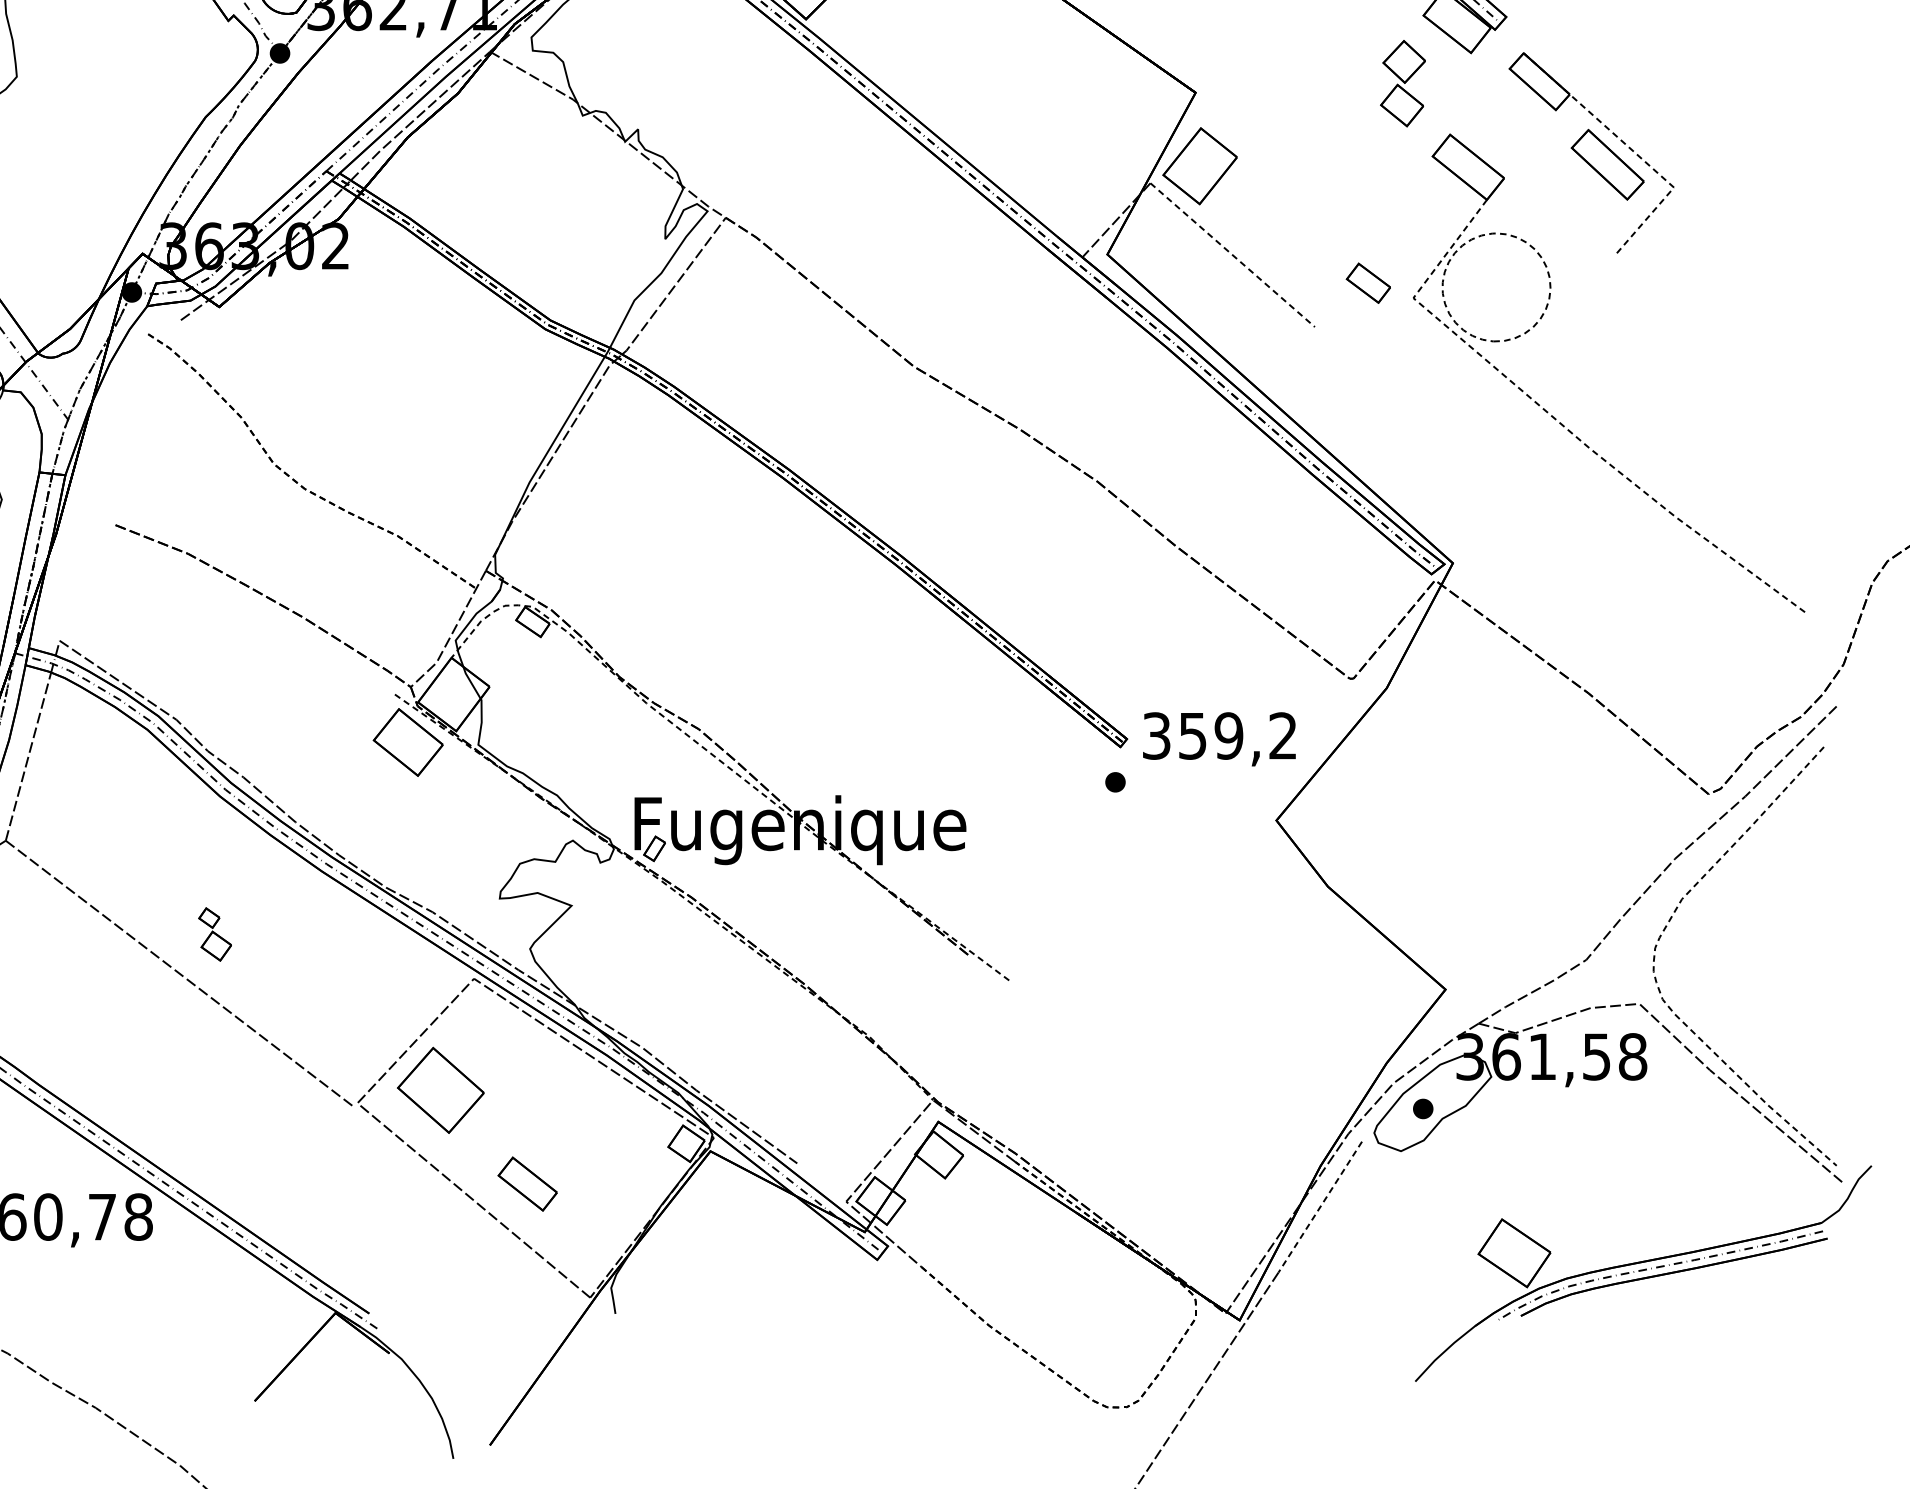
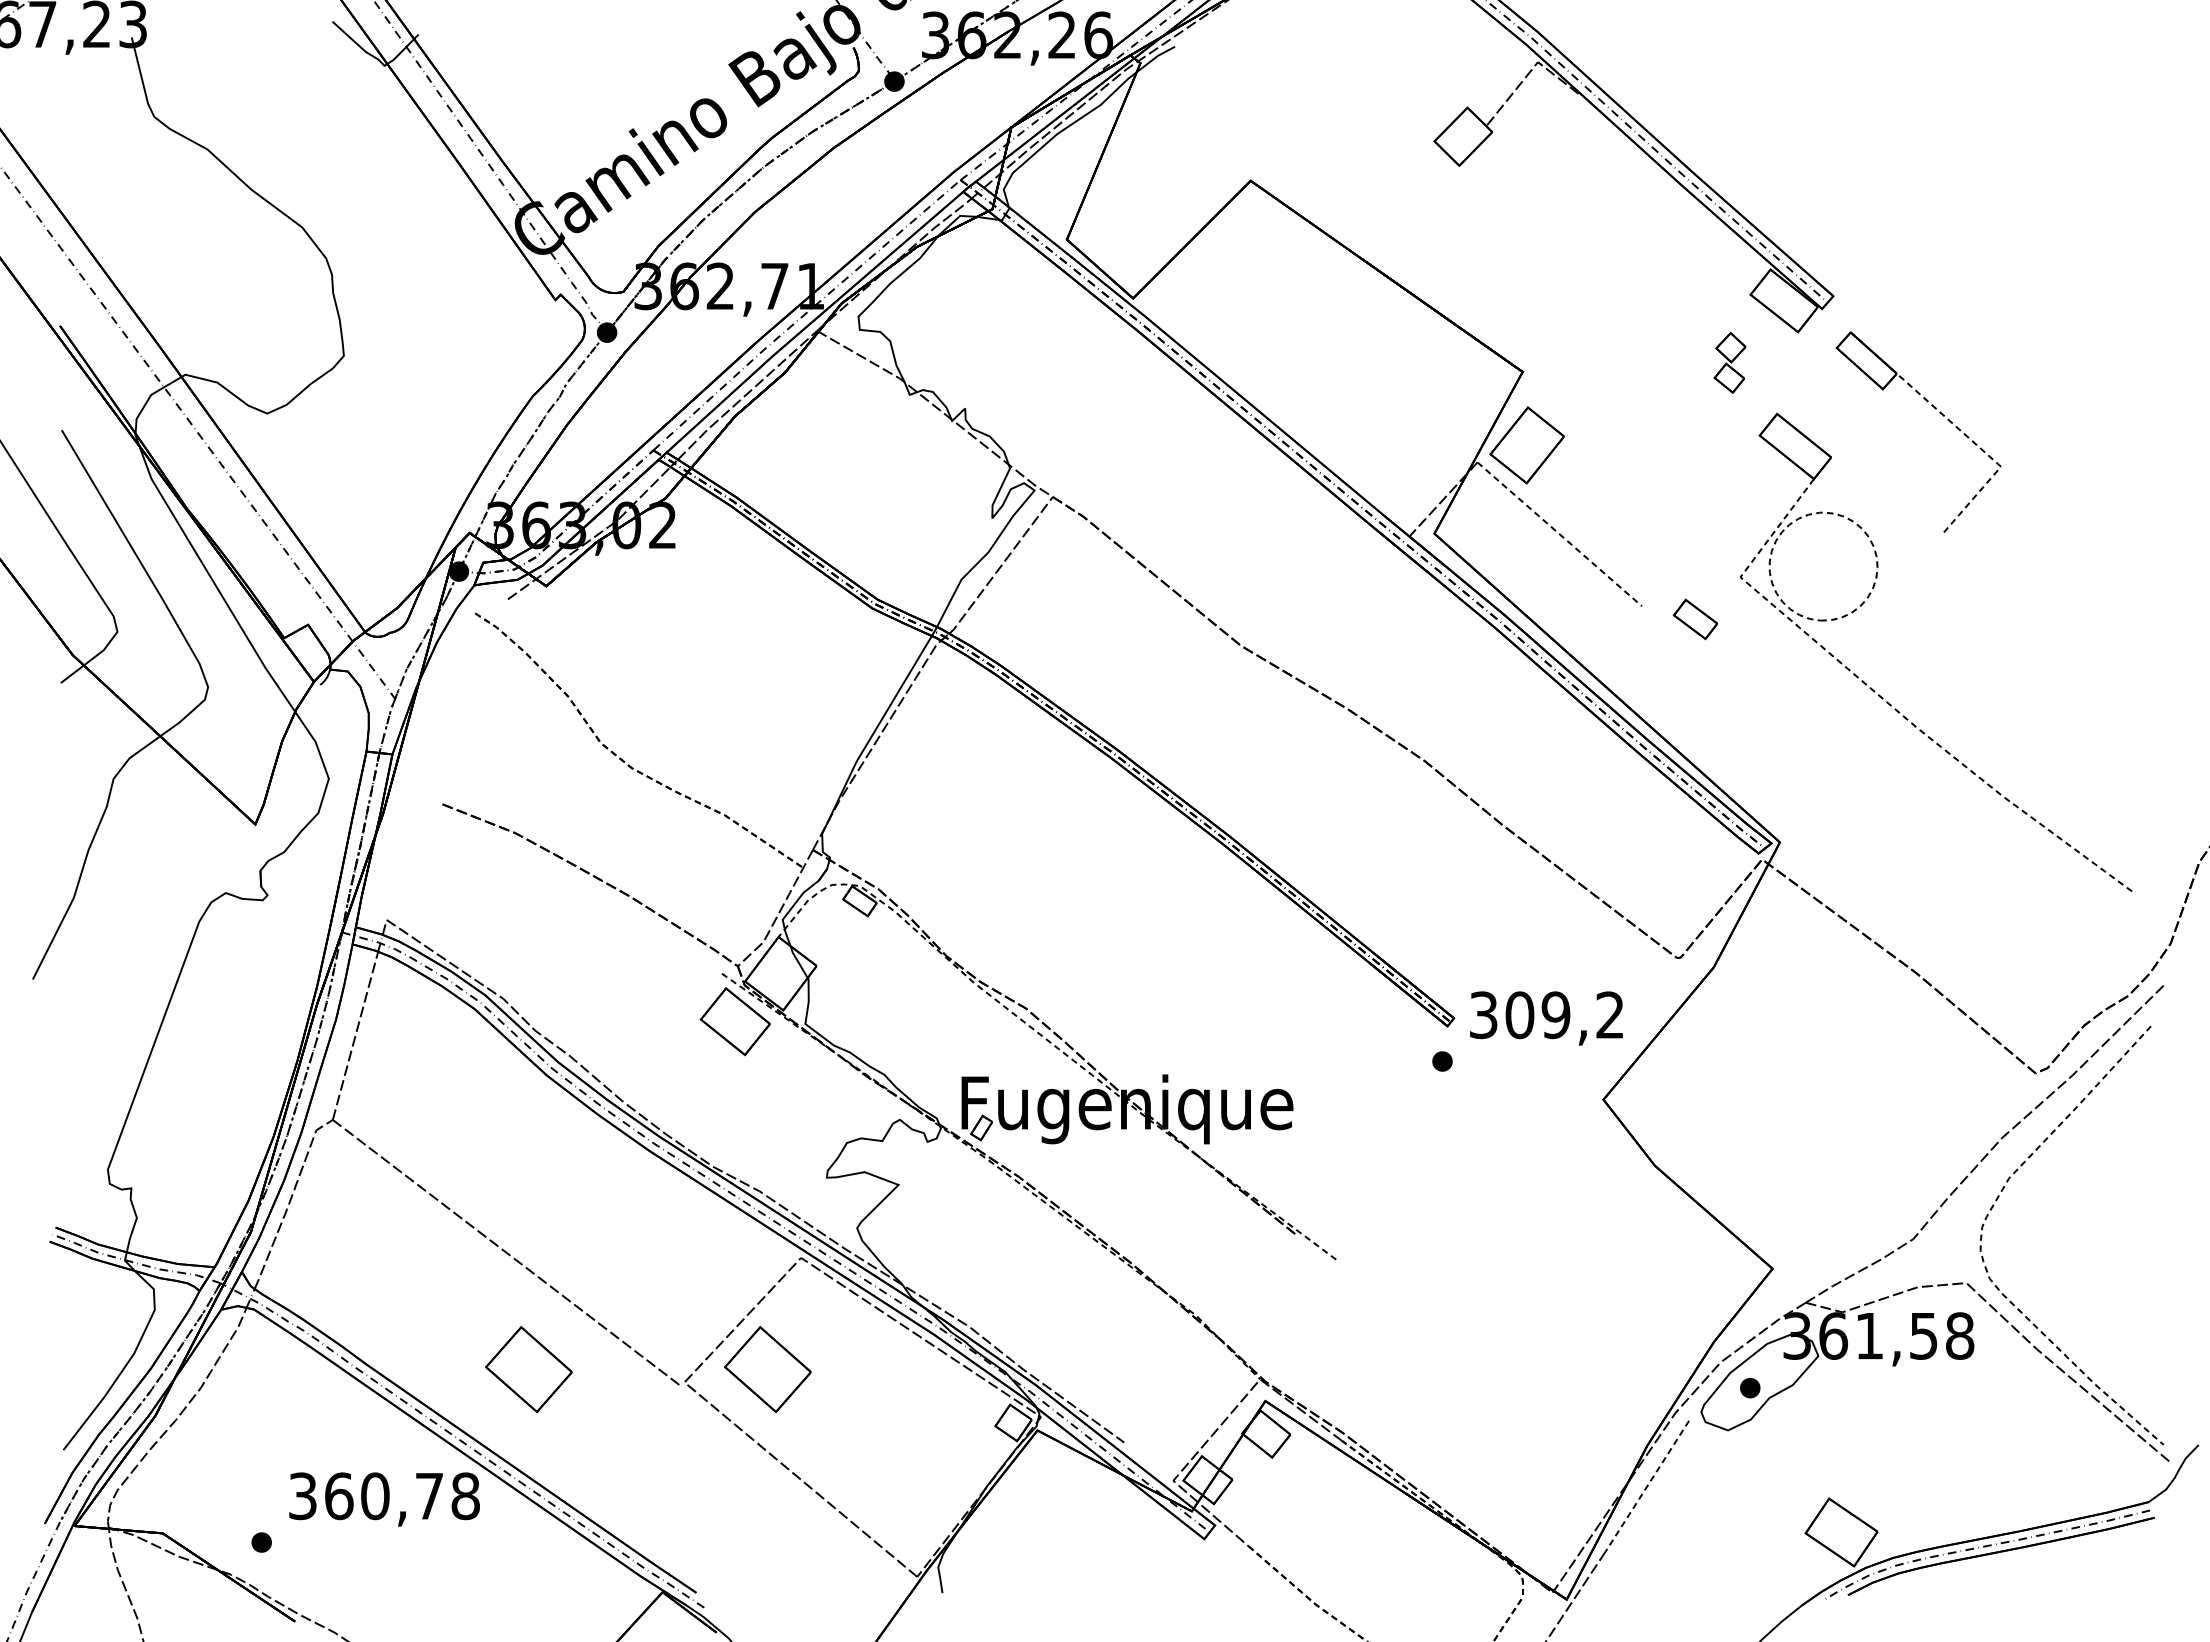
part: (1402, 83) -> (1729, 362), size x0.7
part: (1607, 164) -> (1934, 443), removed
part: (1367, 283) -> (1694, 619), moved
text: (1192, 736) -> (1519, 1015), 359,2 -> 309,2
part: (214, 934) -> (541, 1213), removed
part: (201, 1090) -> (528, 1369), added
part: (527, 1183) -> (854, 1462), removed

